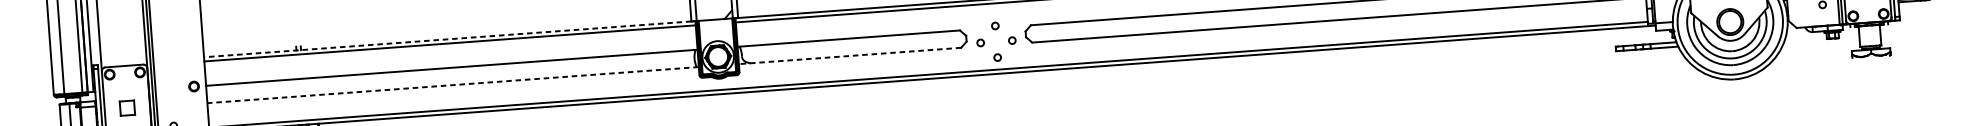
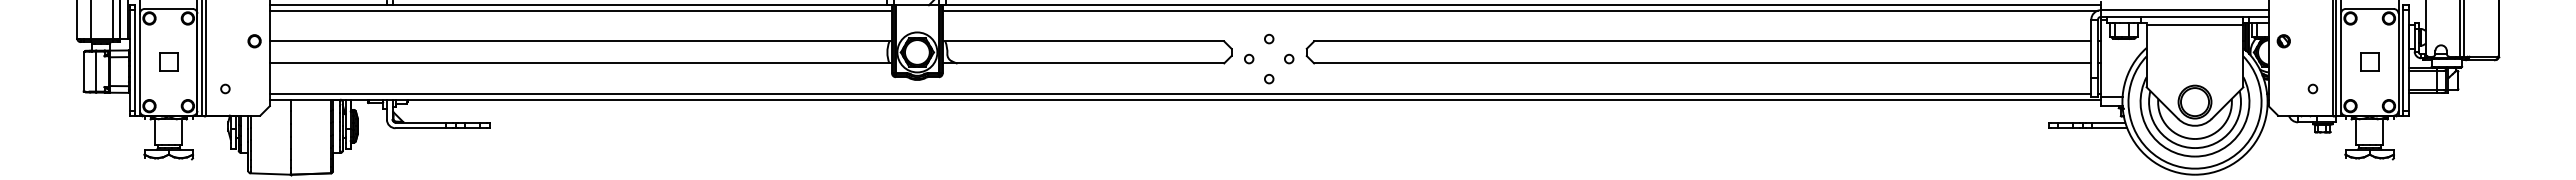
line: (447, 39) -> (578, 5), dashed -> solid
line: (850, 56) -> (1083, 63), dashed -> solid
line: (452, 85) -> (580, 63), dashed -> solid

